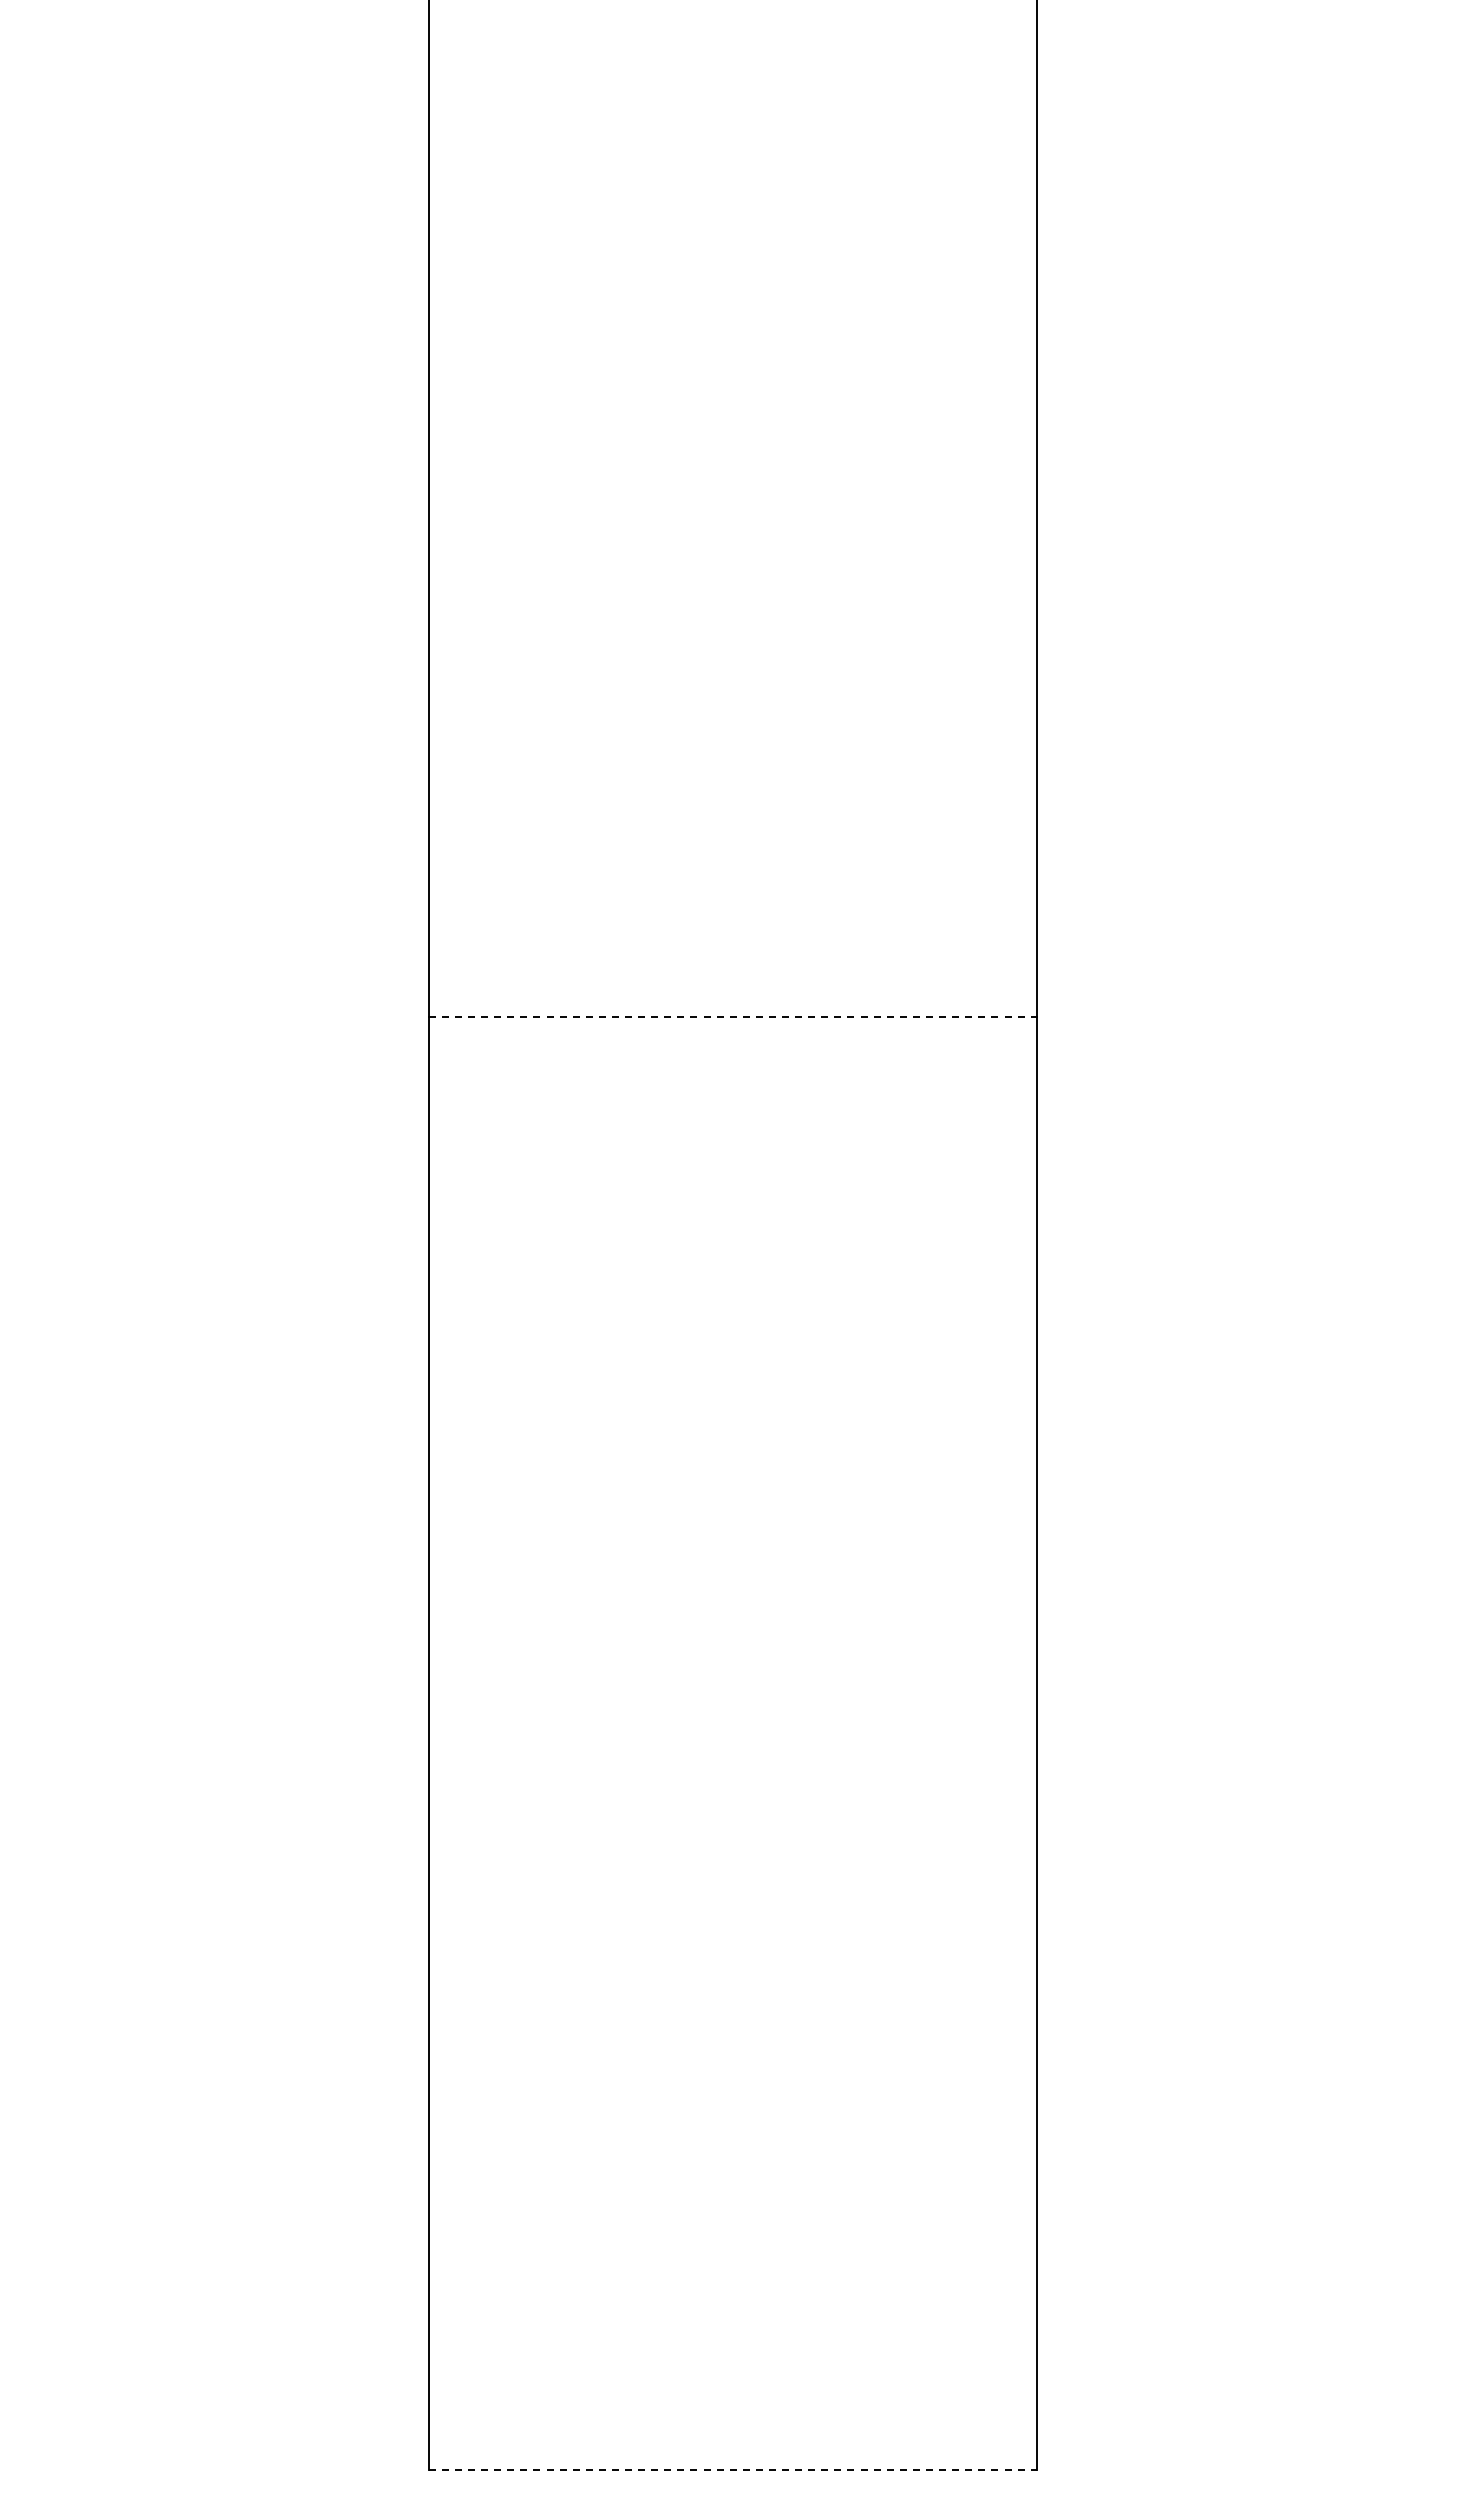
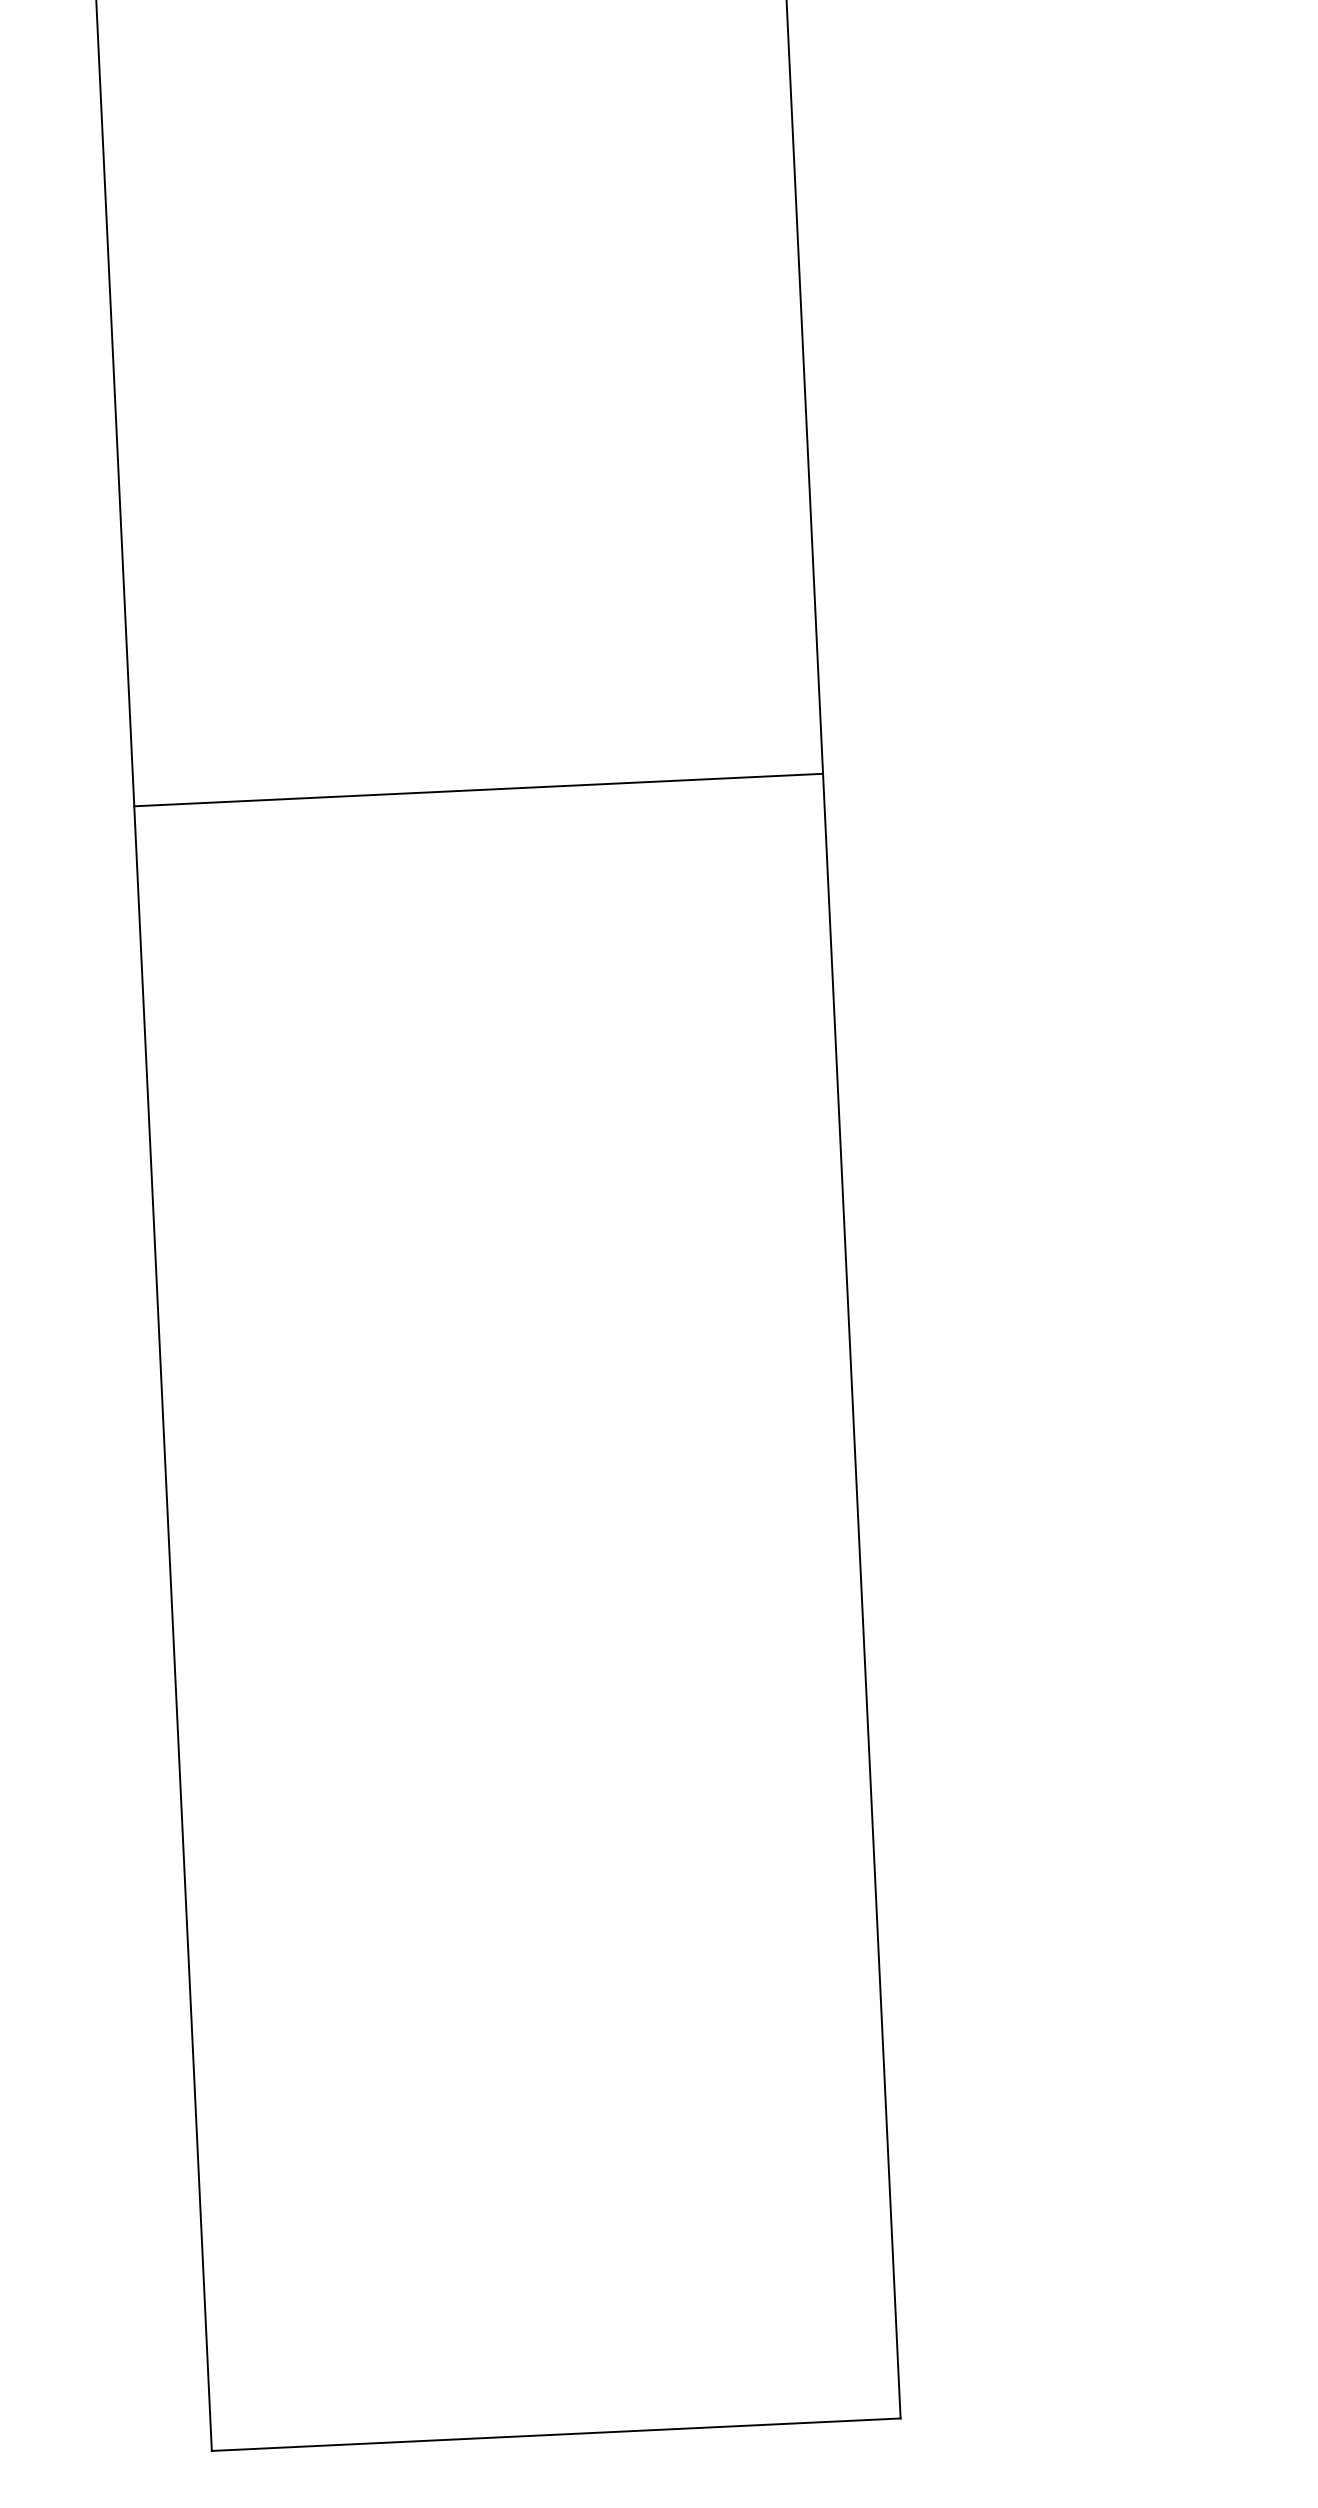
line: (733, 1016) -> (479, 789), dashed -> solid
line: (733, 2469) -> (556, 2434), dashed -> solid

